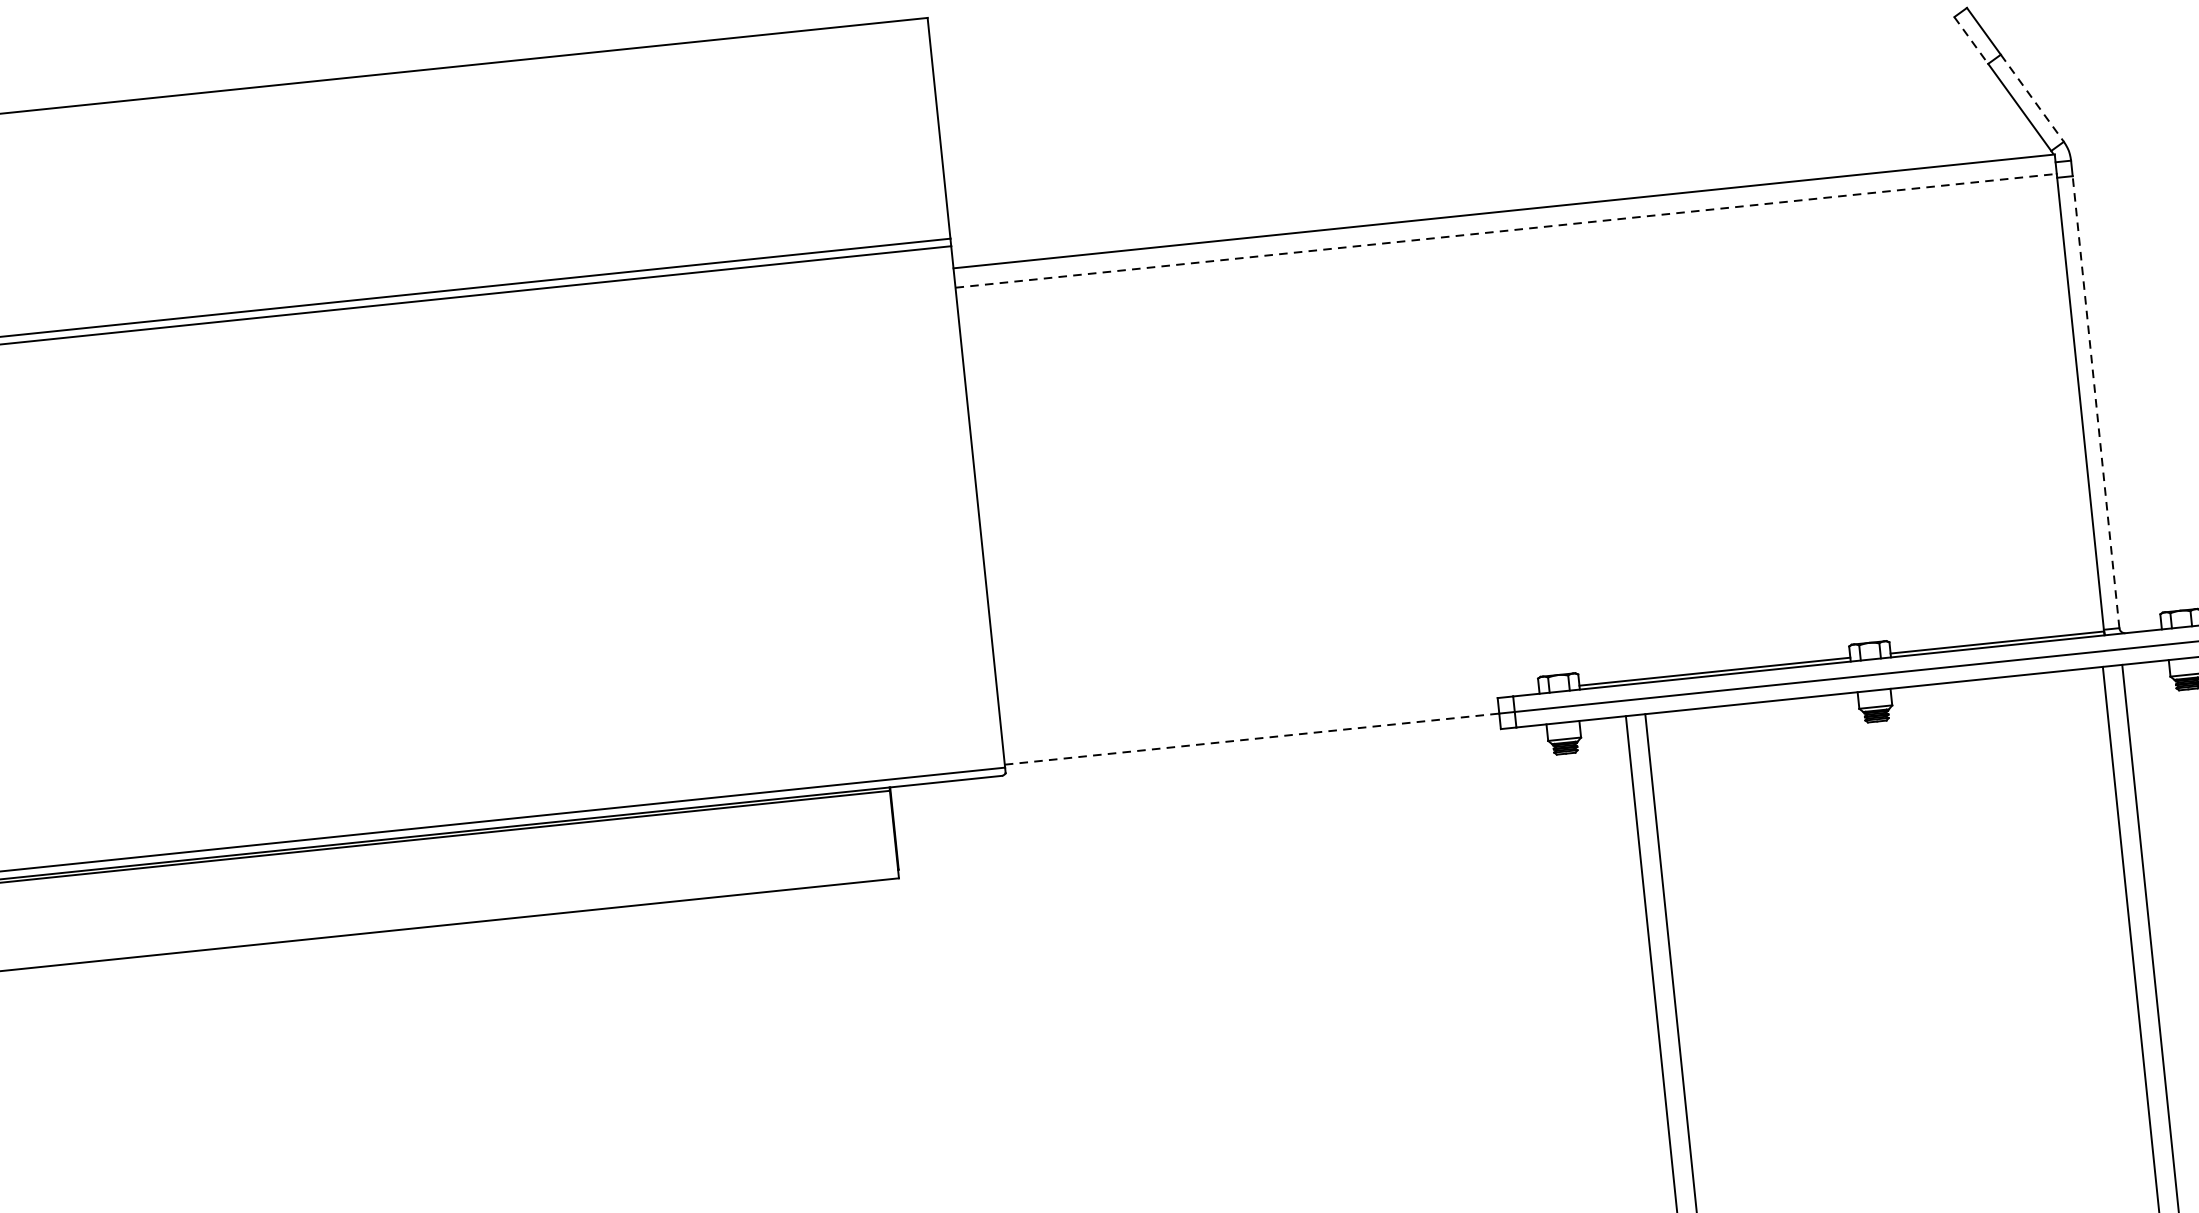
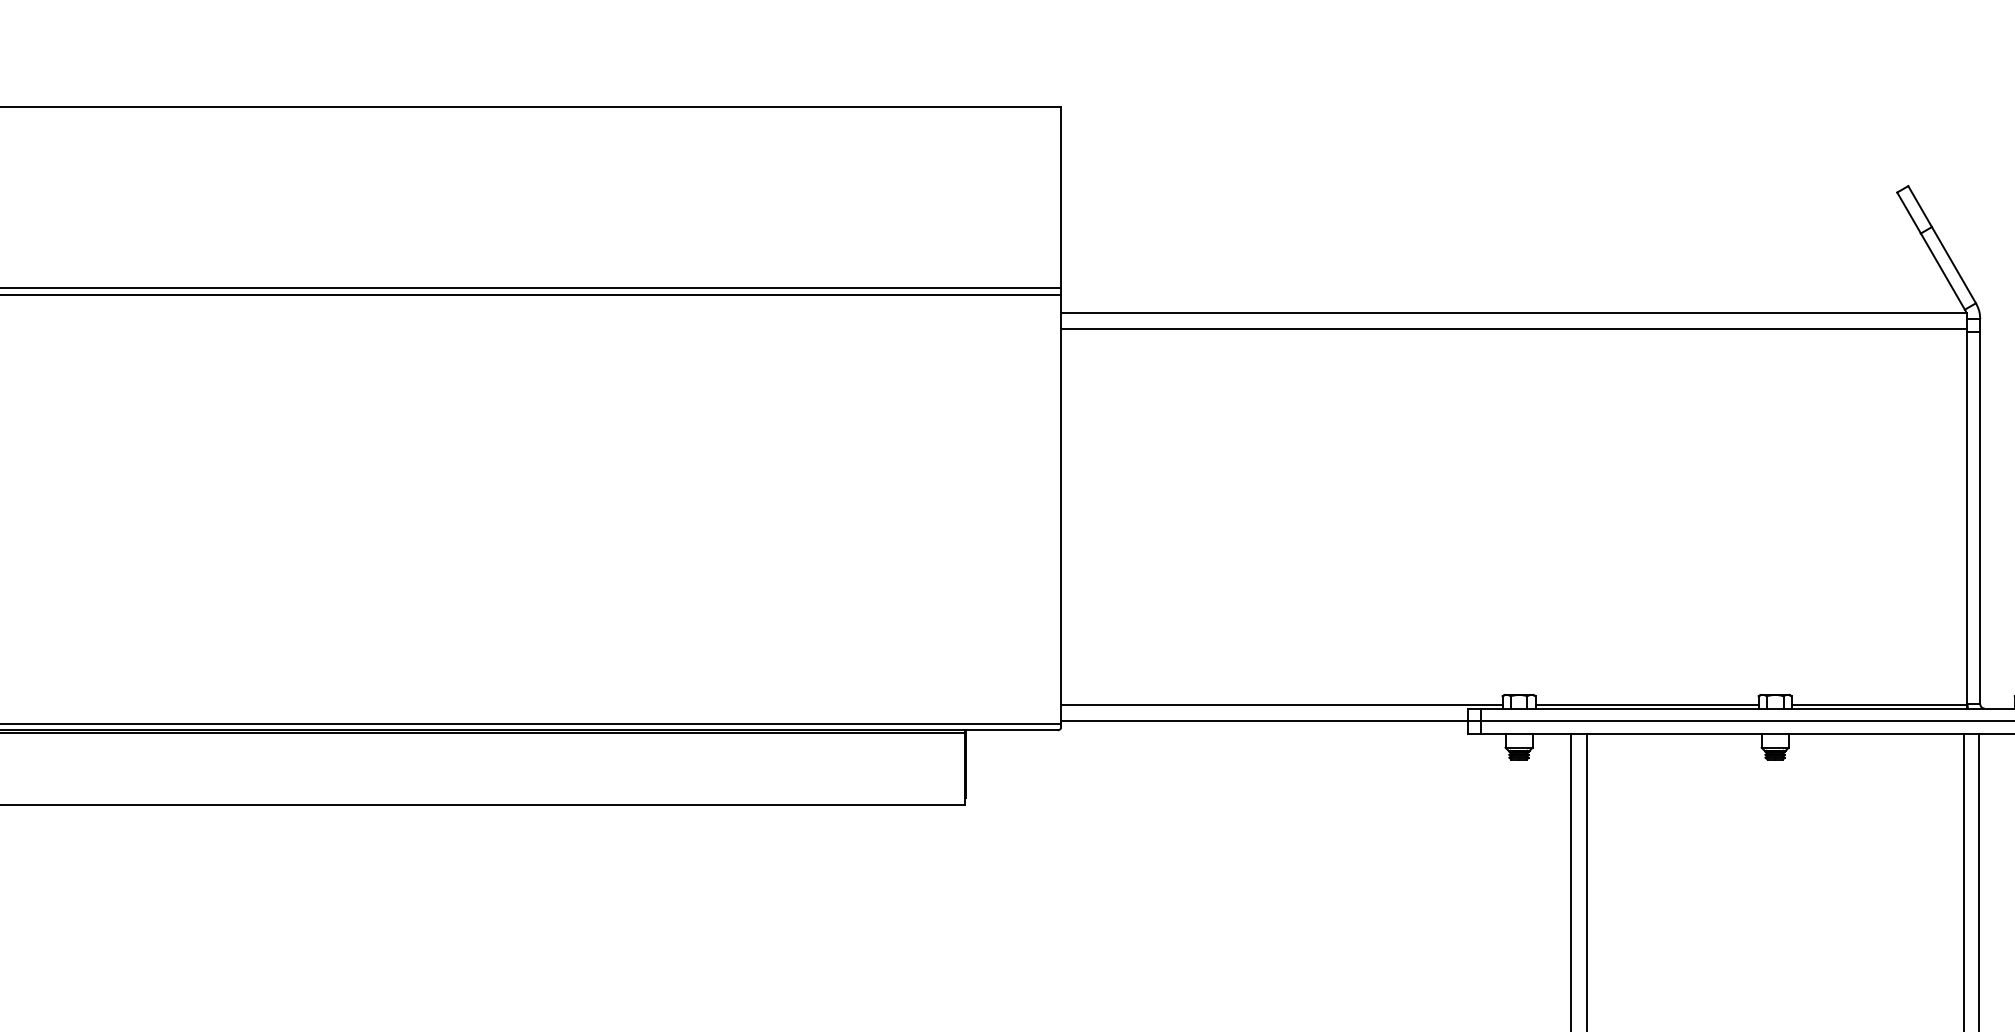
line: (1971, 41) -> (1909, 213), dashed -> solid
line: (2033, 98) -> (1954, 265), dashed -> solid
line: (1506, 230) -> (1514, 328), dashed -> solid
line: (2096, 402) -> (1980, 518), dashed -> solid
line: (1270, 717) -> (1281, 705), added
line: (1253, 739) -> (1265, 721), dashed -> solid

